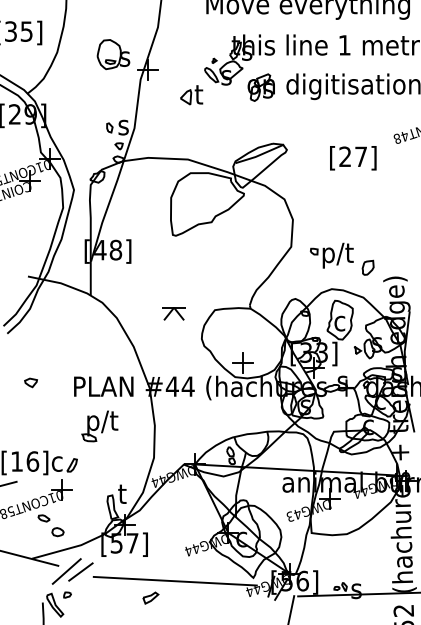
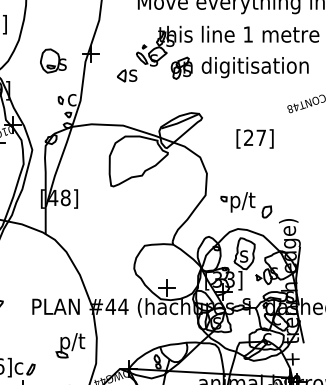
part: (113, 54) -> (53, 60), moved
text: (199, 94) -> (132, 73), t -> s
text: (123, 127) -> (71, 100), s -> c
text: (353, 158) -> (255, 139), moved
part: (173, 313) -> (111, 248), removed
text: (339, 323) -> (244, 256), c -> s
part: (99, 426) -> (70, 345), moved

